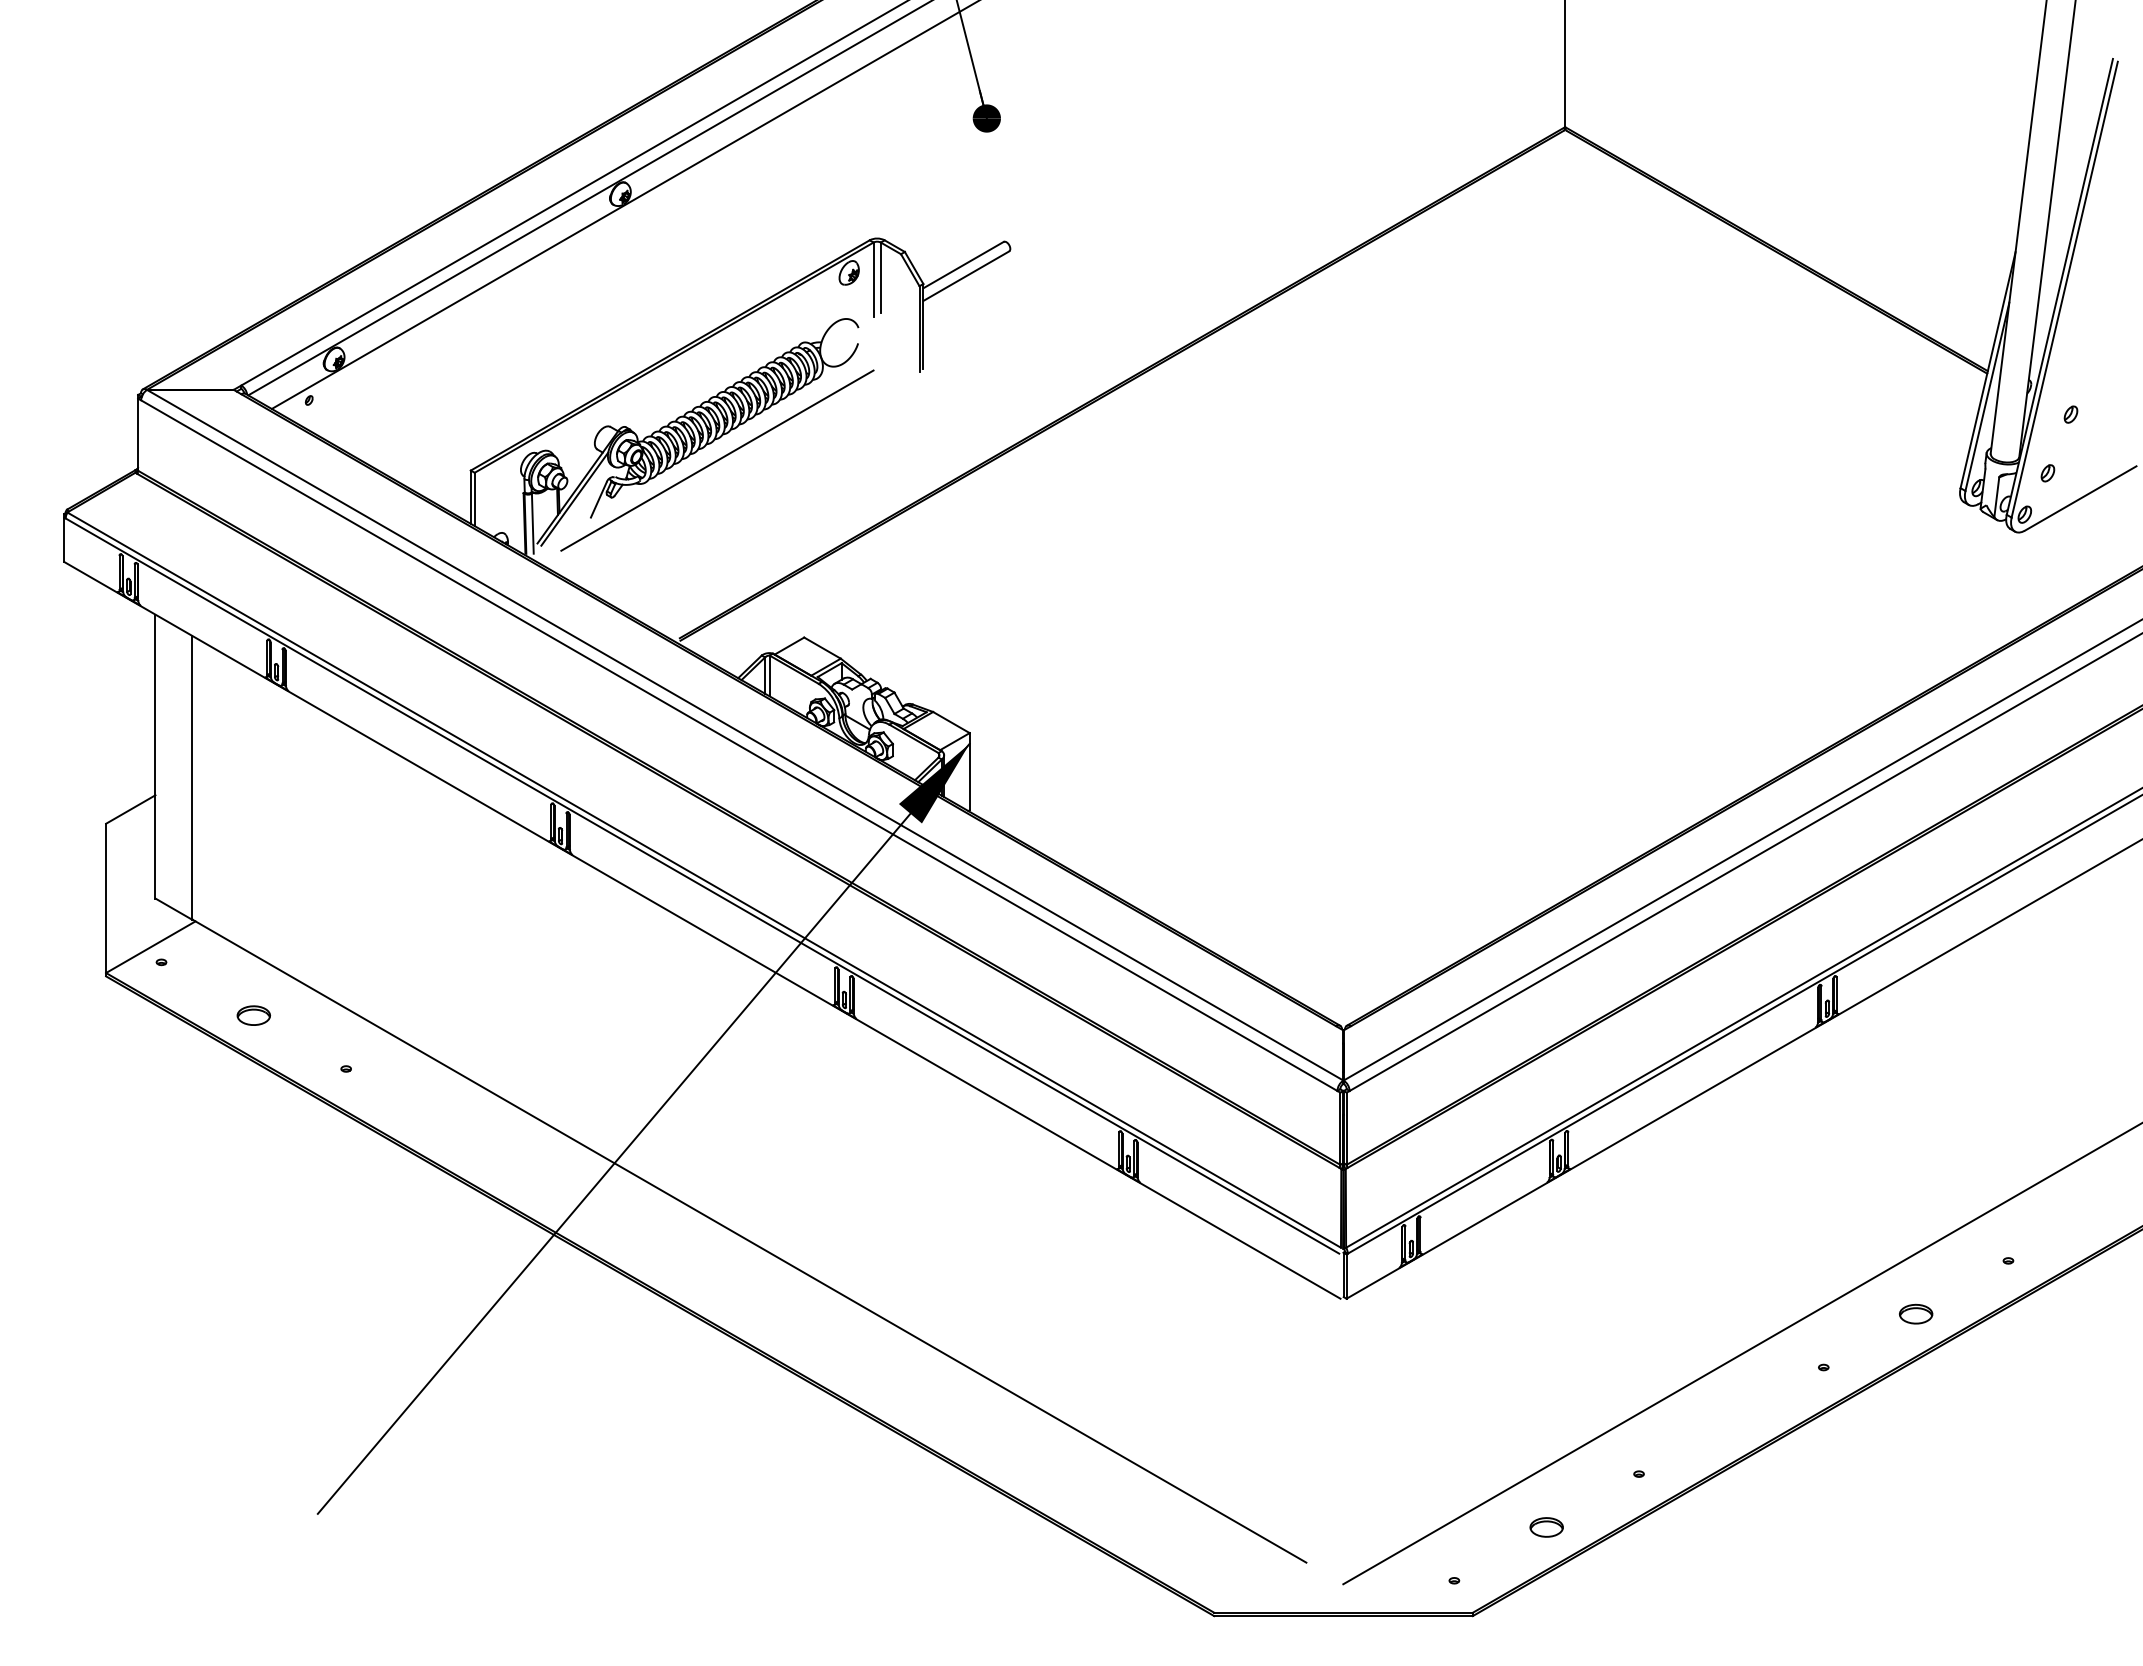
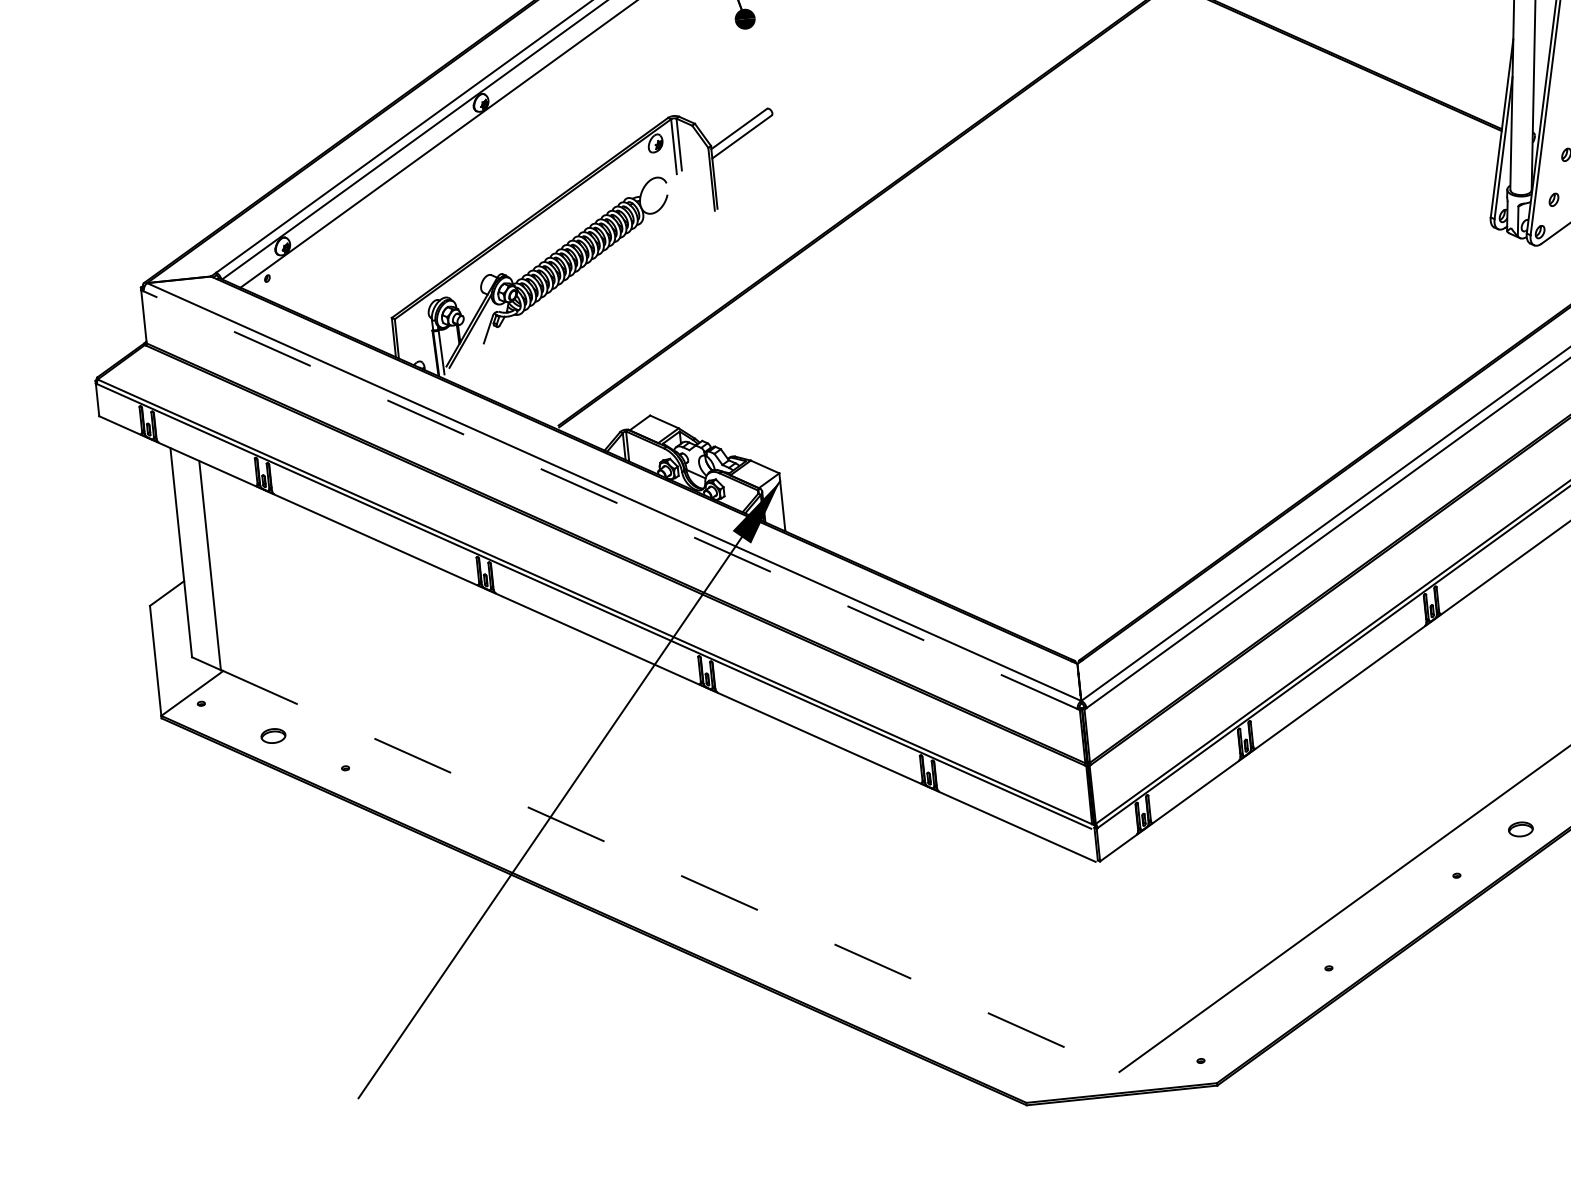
line: (717, 460) -> (572, 291), removed
line: (739, 745) -> (610, 500), solid -> dashed
line: (749, 1241) -> (655, 864), solid -> dashed
part: (1546, 1527) -> (1264, 1014), removed

